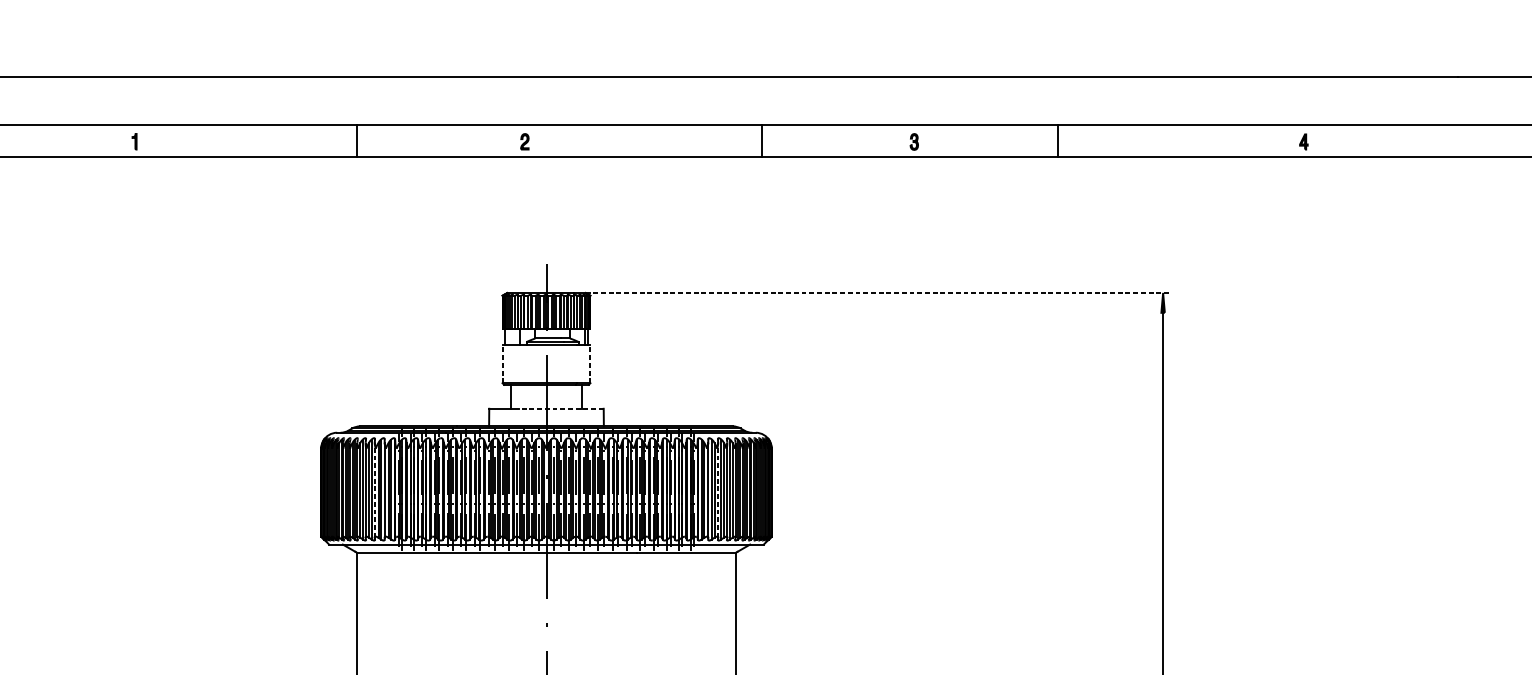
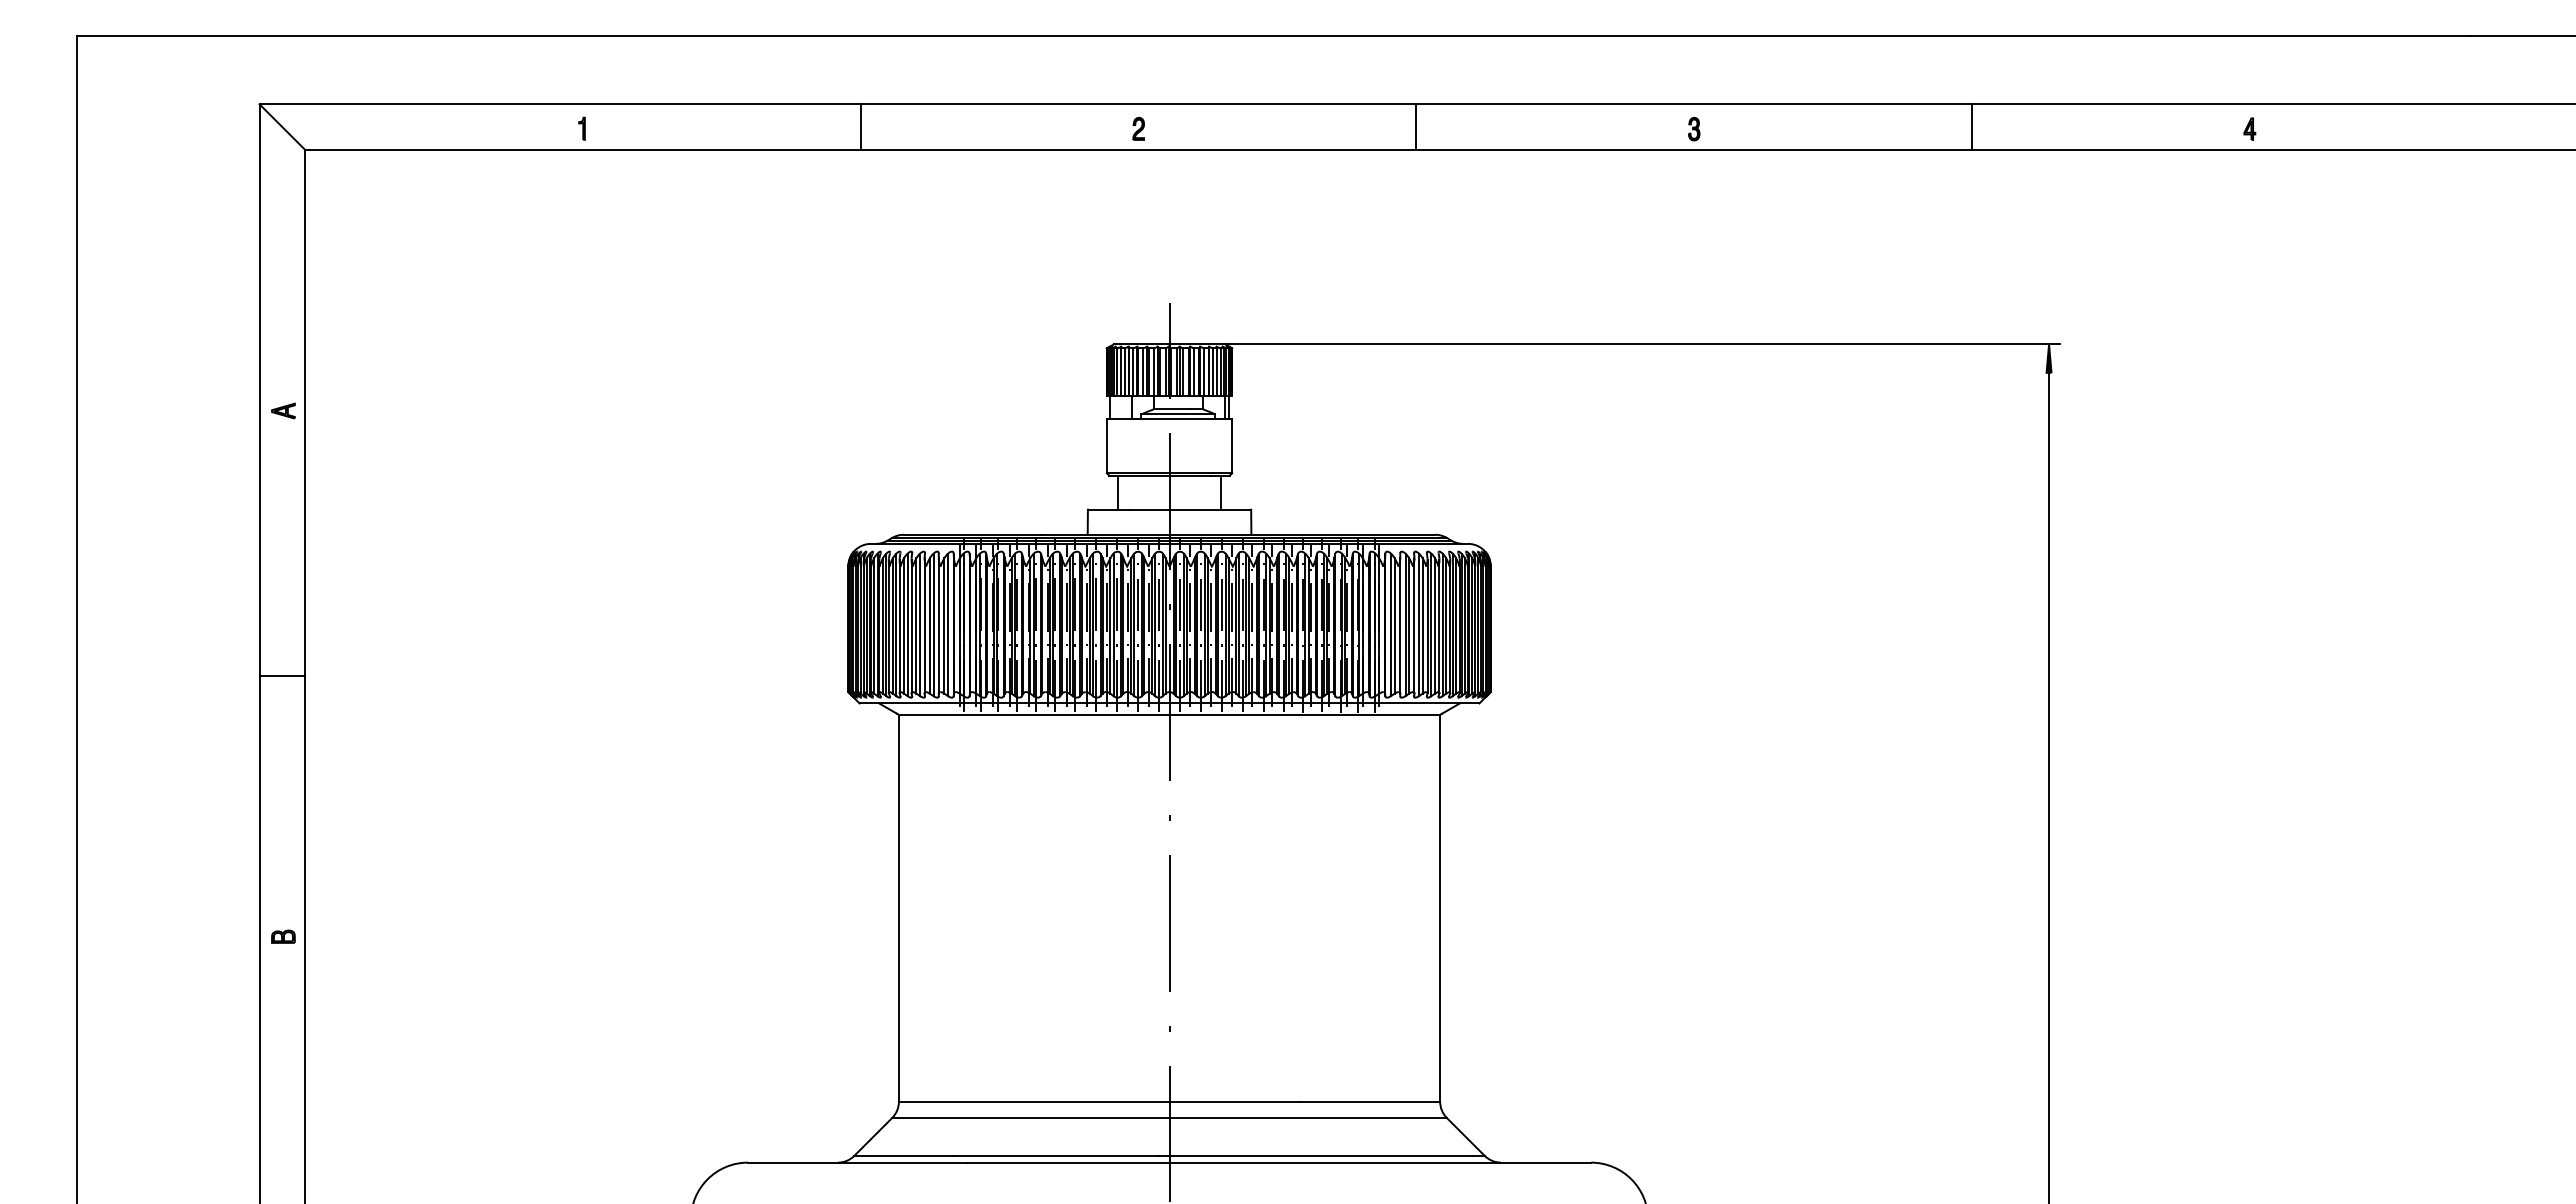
line: (357, 140) -> (860, 126), moved
line: (762, 140) -> (1416, 126), moved
line: (1058, 140) -> (1971, 126), moved
line: (878, 292) -> (1642, 344), dashed -> solid
line: (502, 363) -> (1106, 445), dashed -> solid
line: (590, 363) -> (1232, 445), dashed -> solid
line: (561, 408) -> (1190, 509), dashed -> solid
line: (374, 489) -> (924, 625), dashed -> solid
line: (718, 489) -> (1414, 625), dashed -> solid

